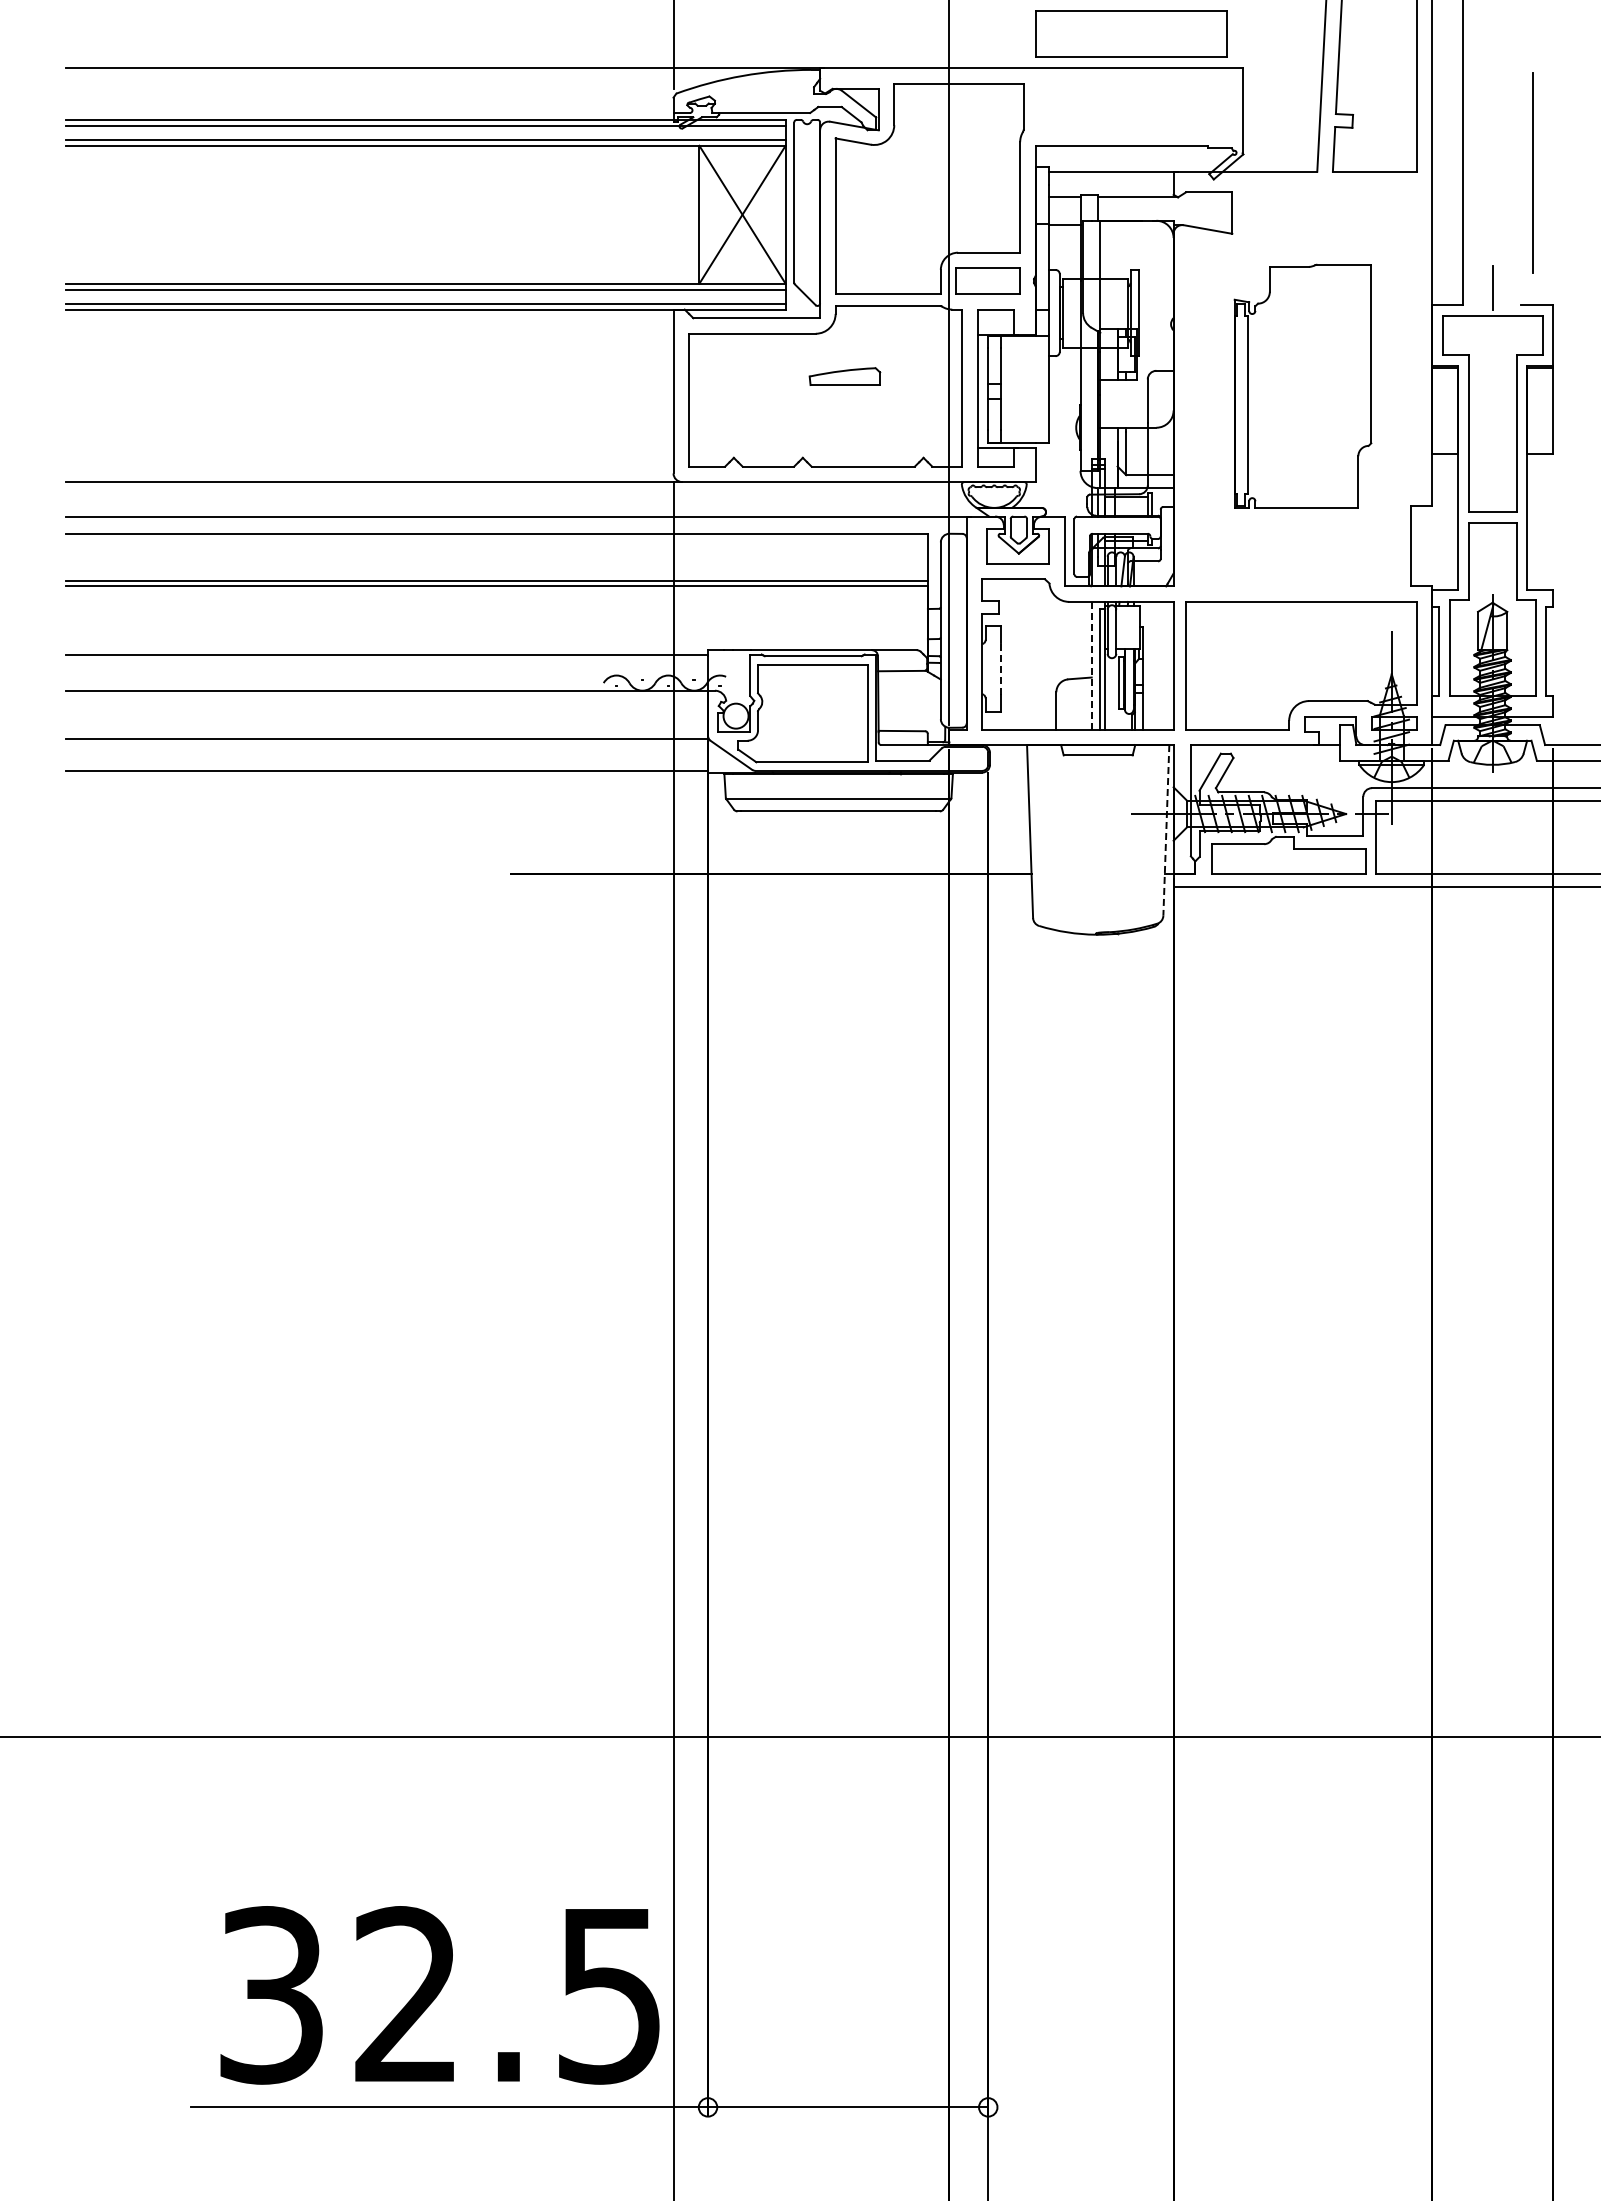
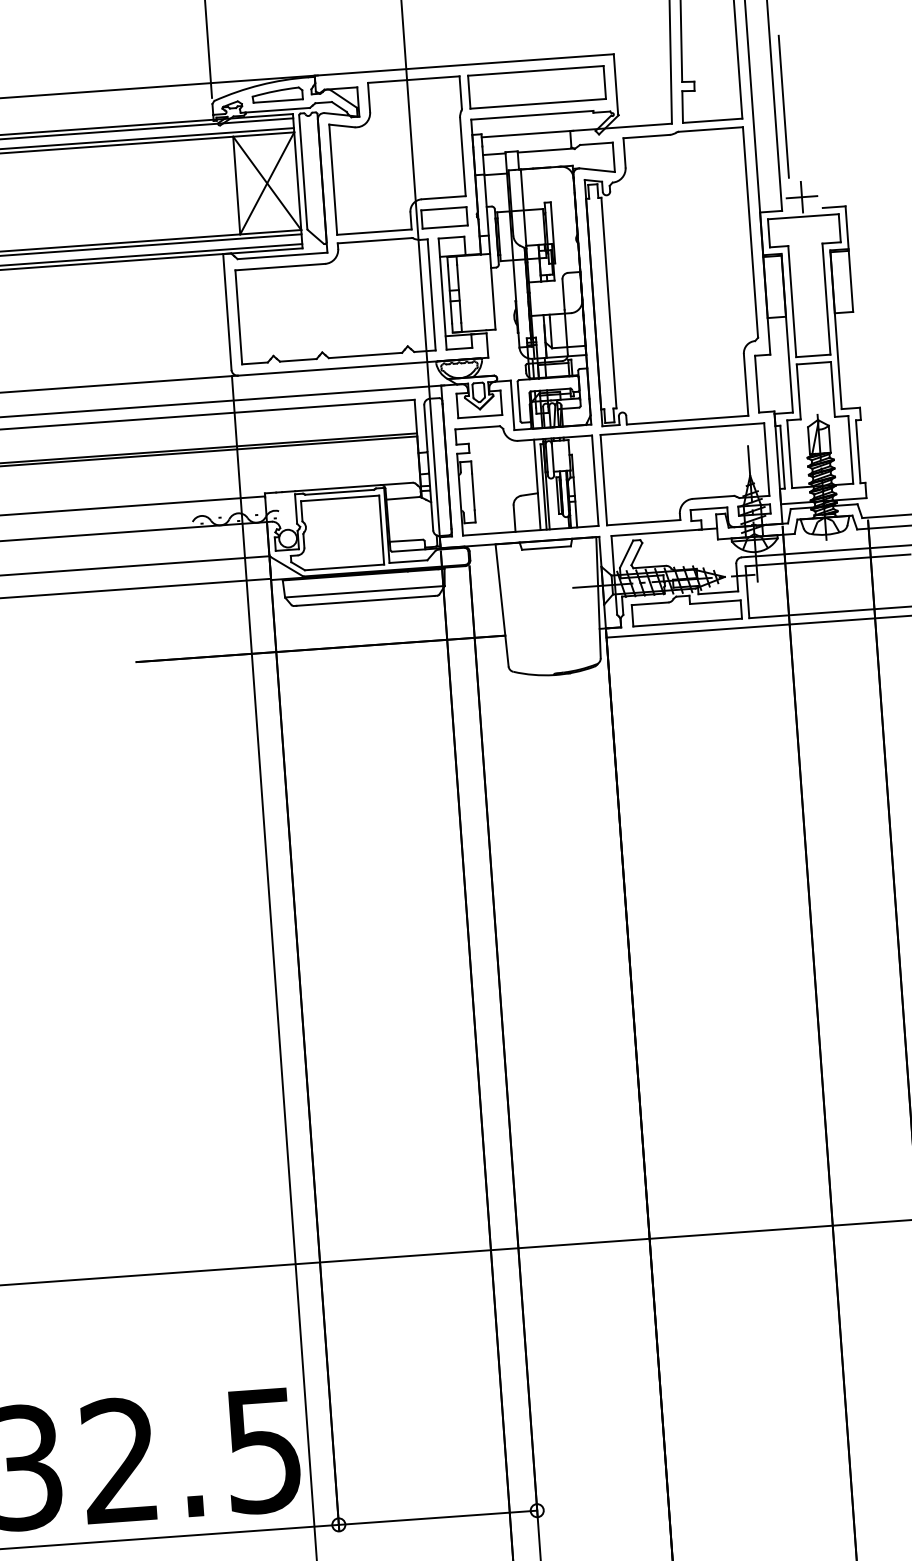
part: (1131, 33) -> (537, 87), moved
line: (1532, 172) -> (783, 106), moved
line: (1492, 288) -> (801, 197), added
part: (844, 376) -> (277, 94), moved
part: (1302, 386) -> (672, 276), size x1.67
line: (1091, 665) -> (537, 484), dashed -> solid
line: (1001, 669) -> (473, 492), dashed -> solid
line: (1166, 830) -> (598, 597), dashed -> solid

